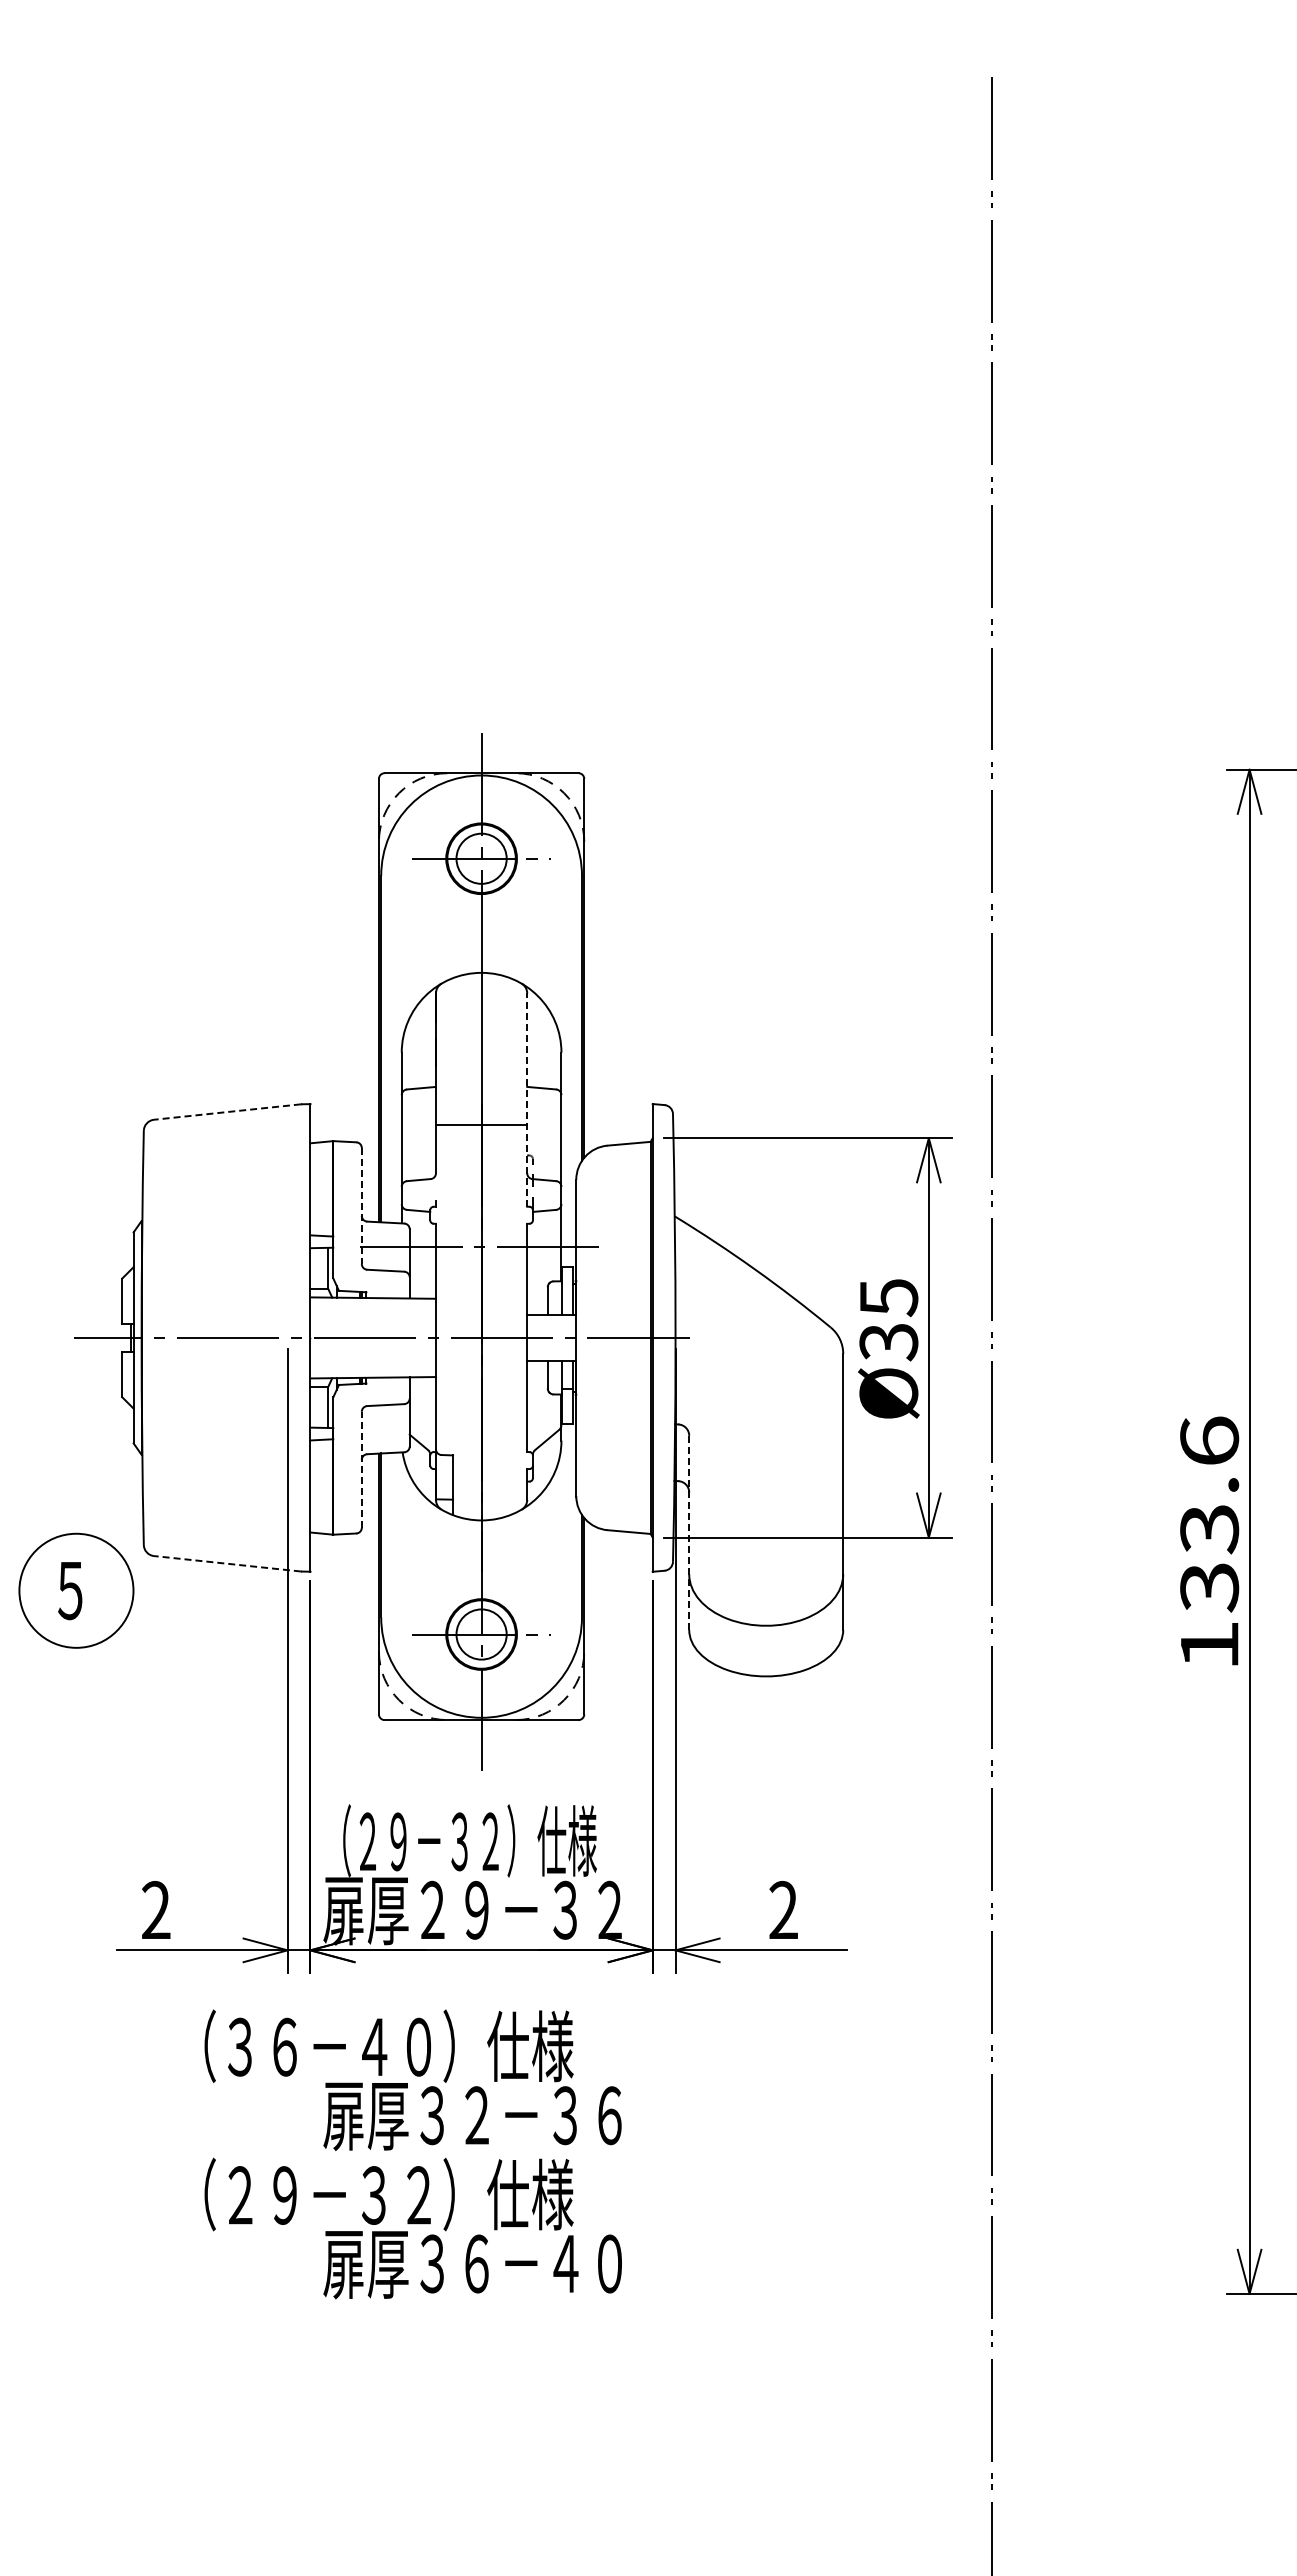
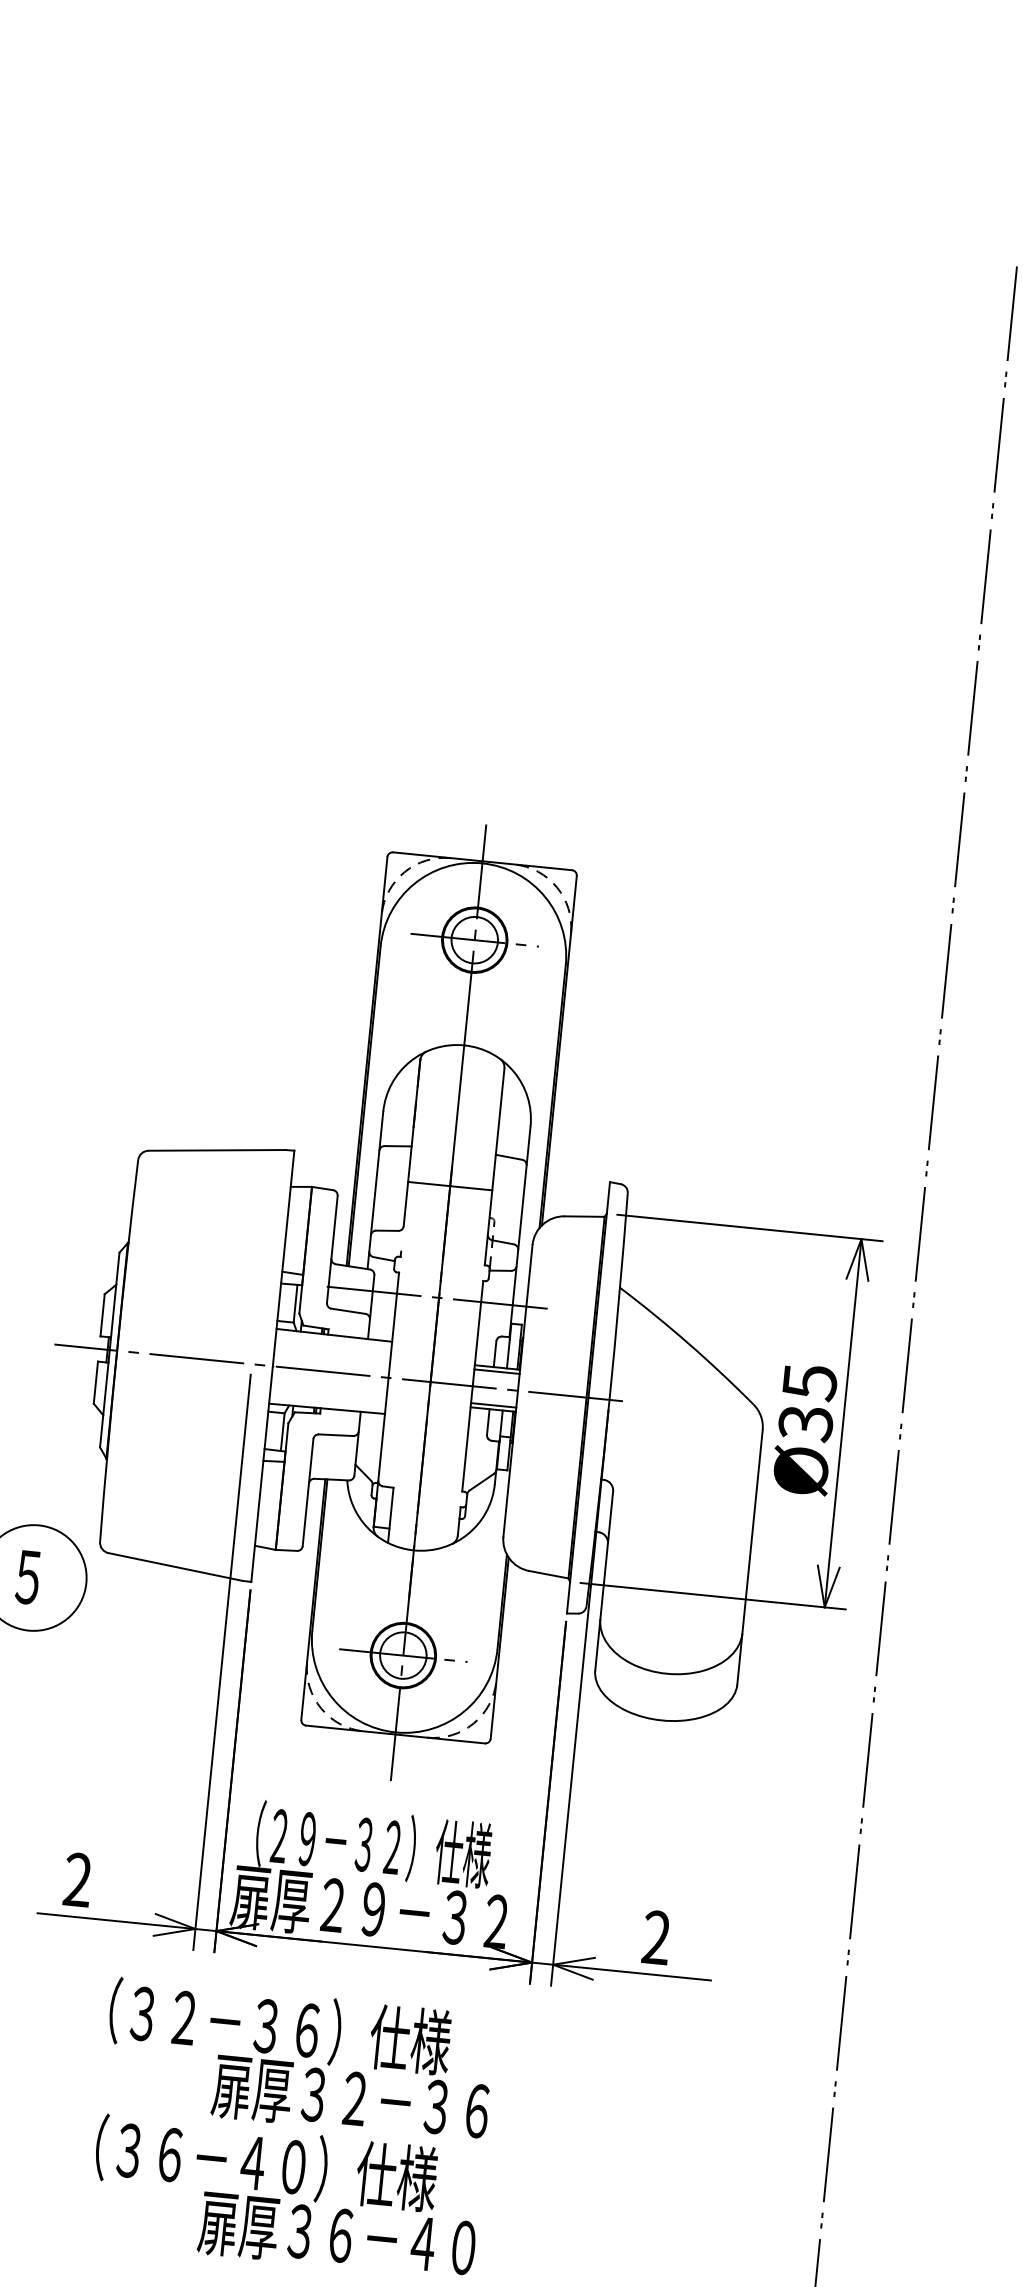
line: (527, 1100) -> (494, 1167), dashed -> solid
line: (227, 1112) -> (217, 1150), dashed -> solid
line: (361, 1206) -> (331, 1249), dashed -> solid
line: (551, 1319) -> (496, 1371), added
line: (551, 1356) -> (493, 1405), added
line: (361, 1469) -> (307, 1492), dashed -> solid
line: (689, 1532) -> (604, 1580), dashed -> solid
line: (227, 1563) -> (175, 1566), dashed -> solid
text: (351, 2046) -> (245, 2023), （３６－４０）仕様 -> （３２－３６）仕様
text: (329, 2195) -> (211, 2158), （２９－３２）仕様 -> （３６－４０）仕様

